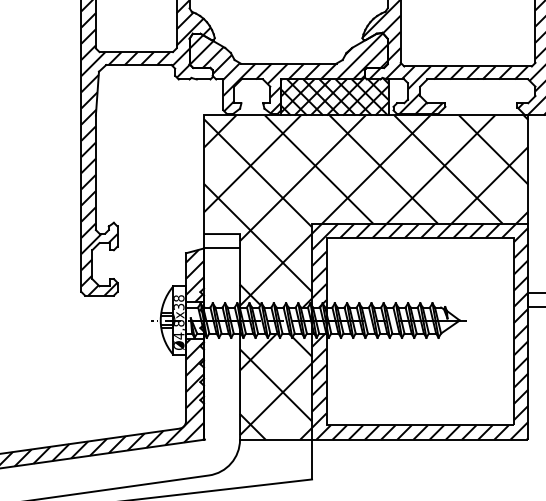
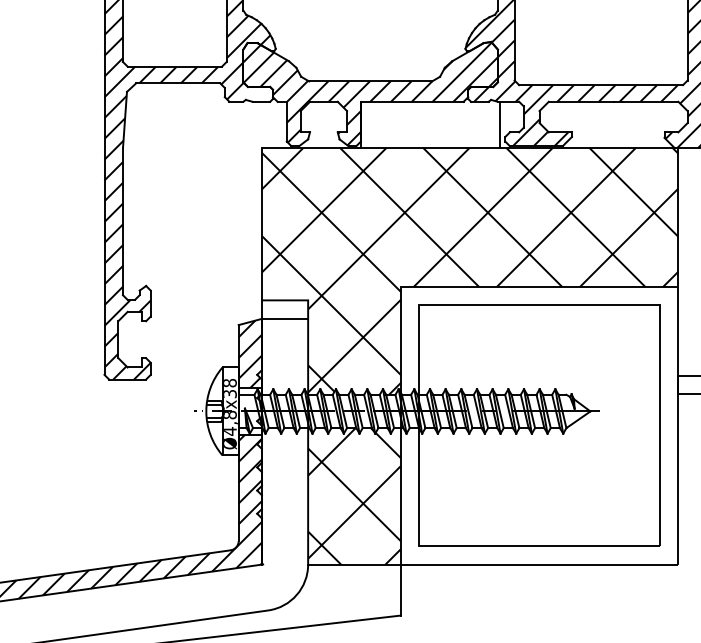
hatch: (334, 95) -> (429, 122), removed
hatch: (420, 331) -> (539, 425), removed

